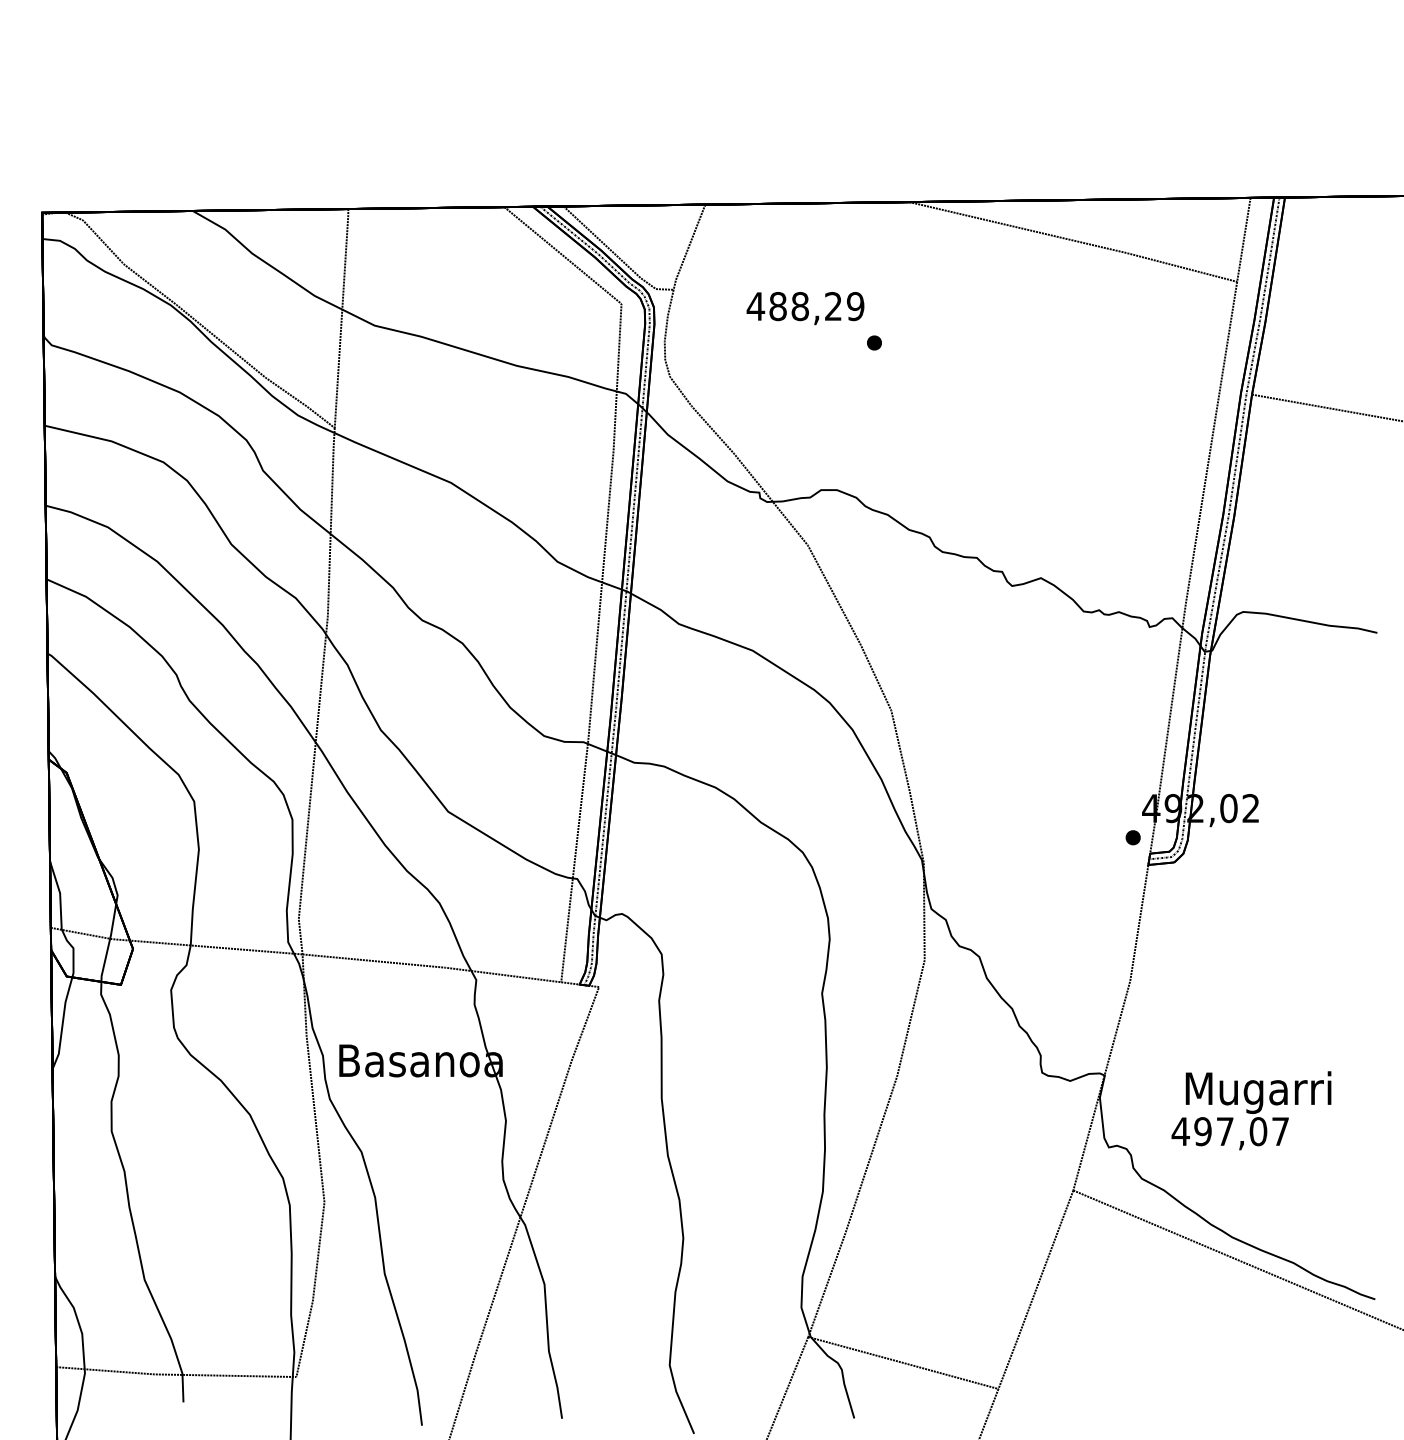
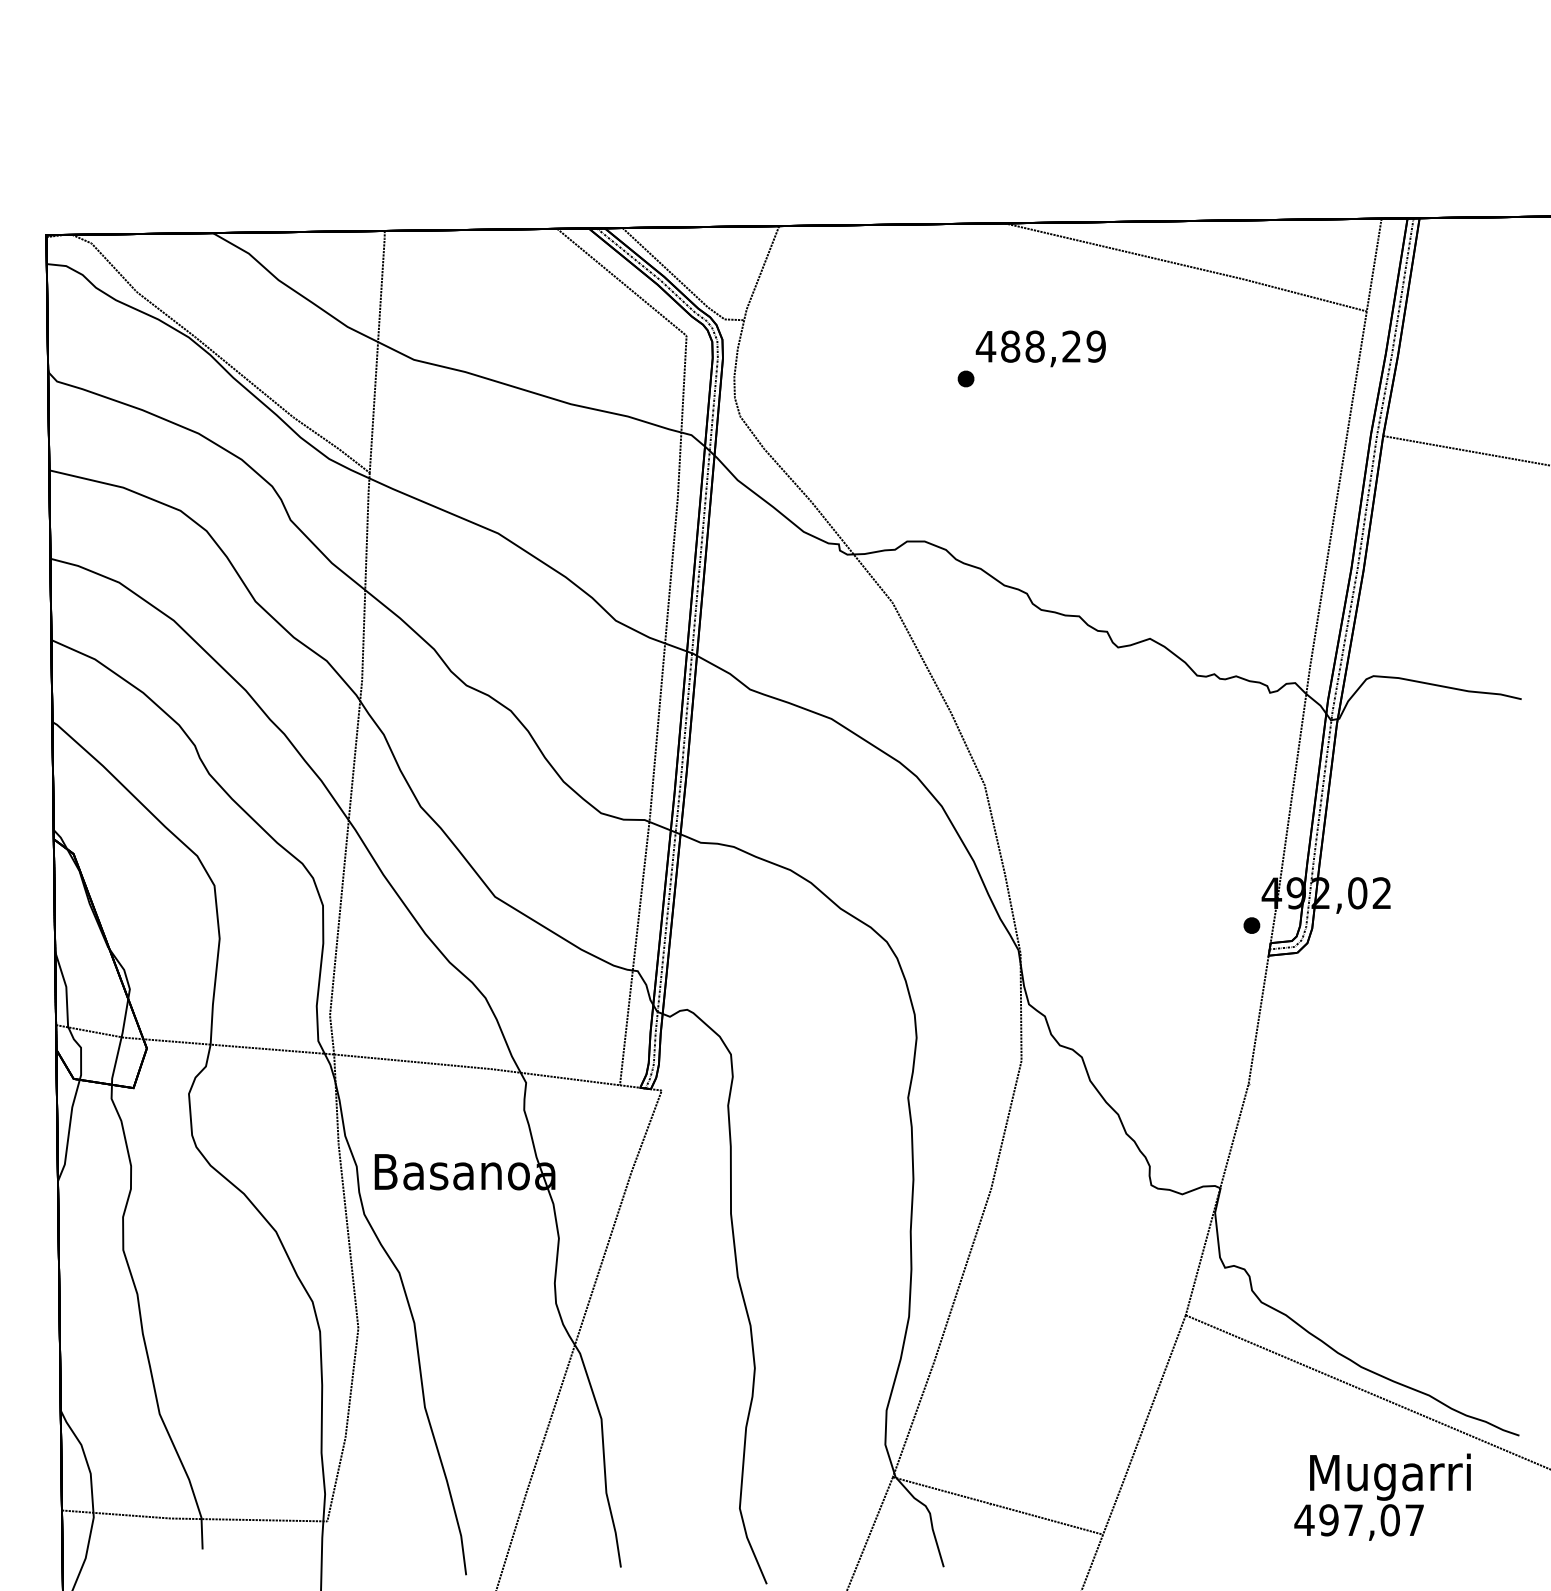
text: (805, 308) -> (1040, 348), moved
text: (1251, 1110) -> (1382, 1496), moved

